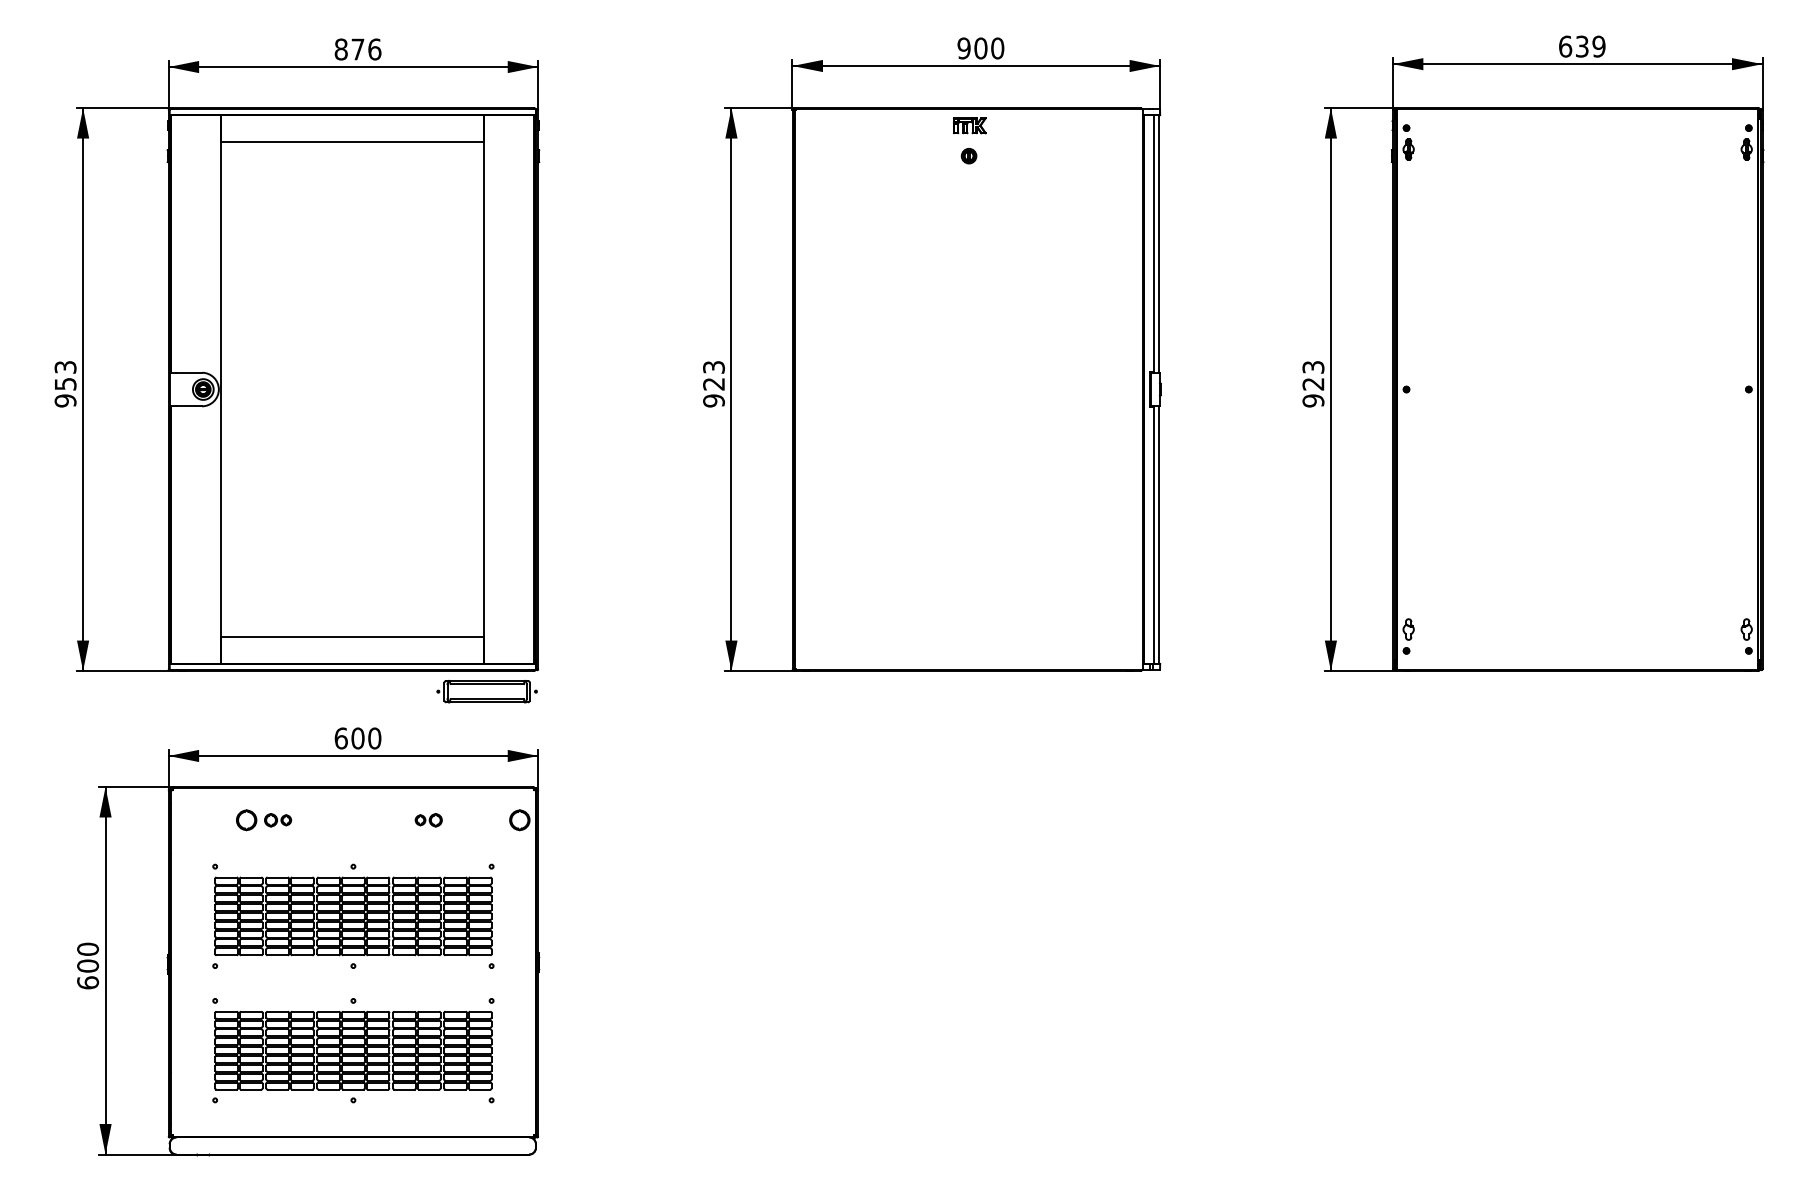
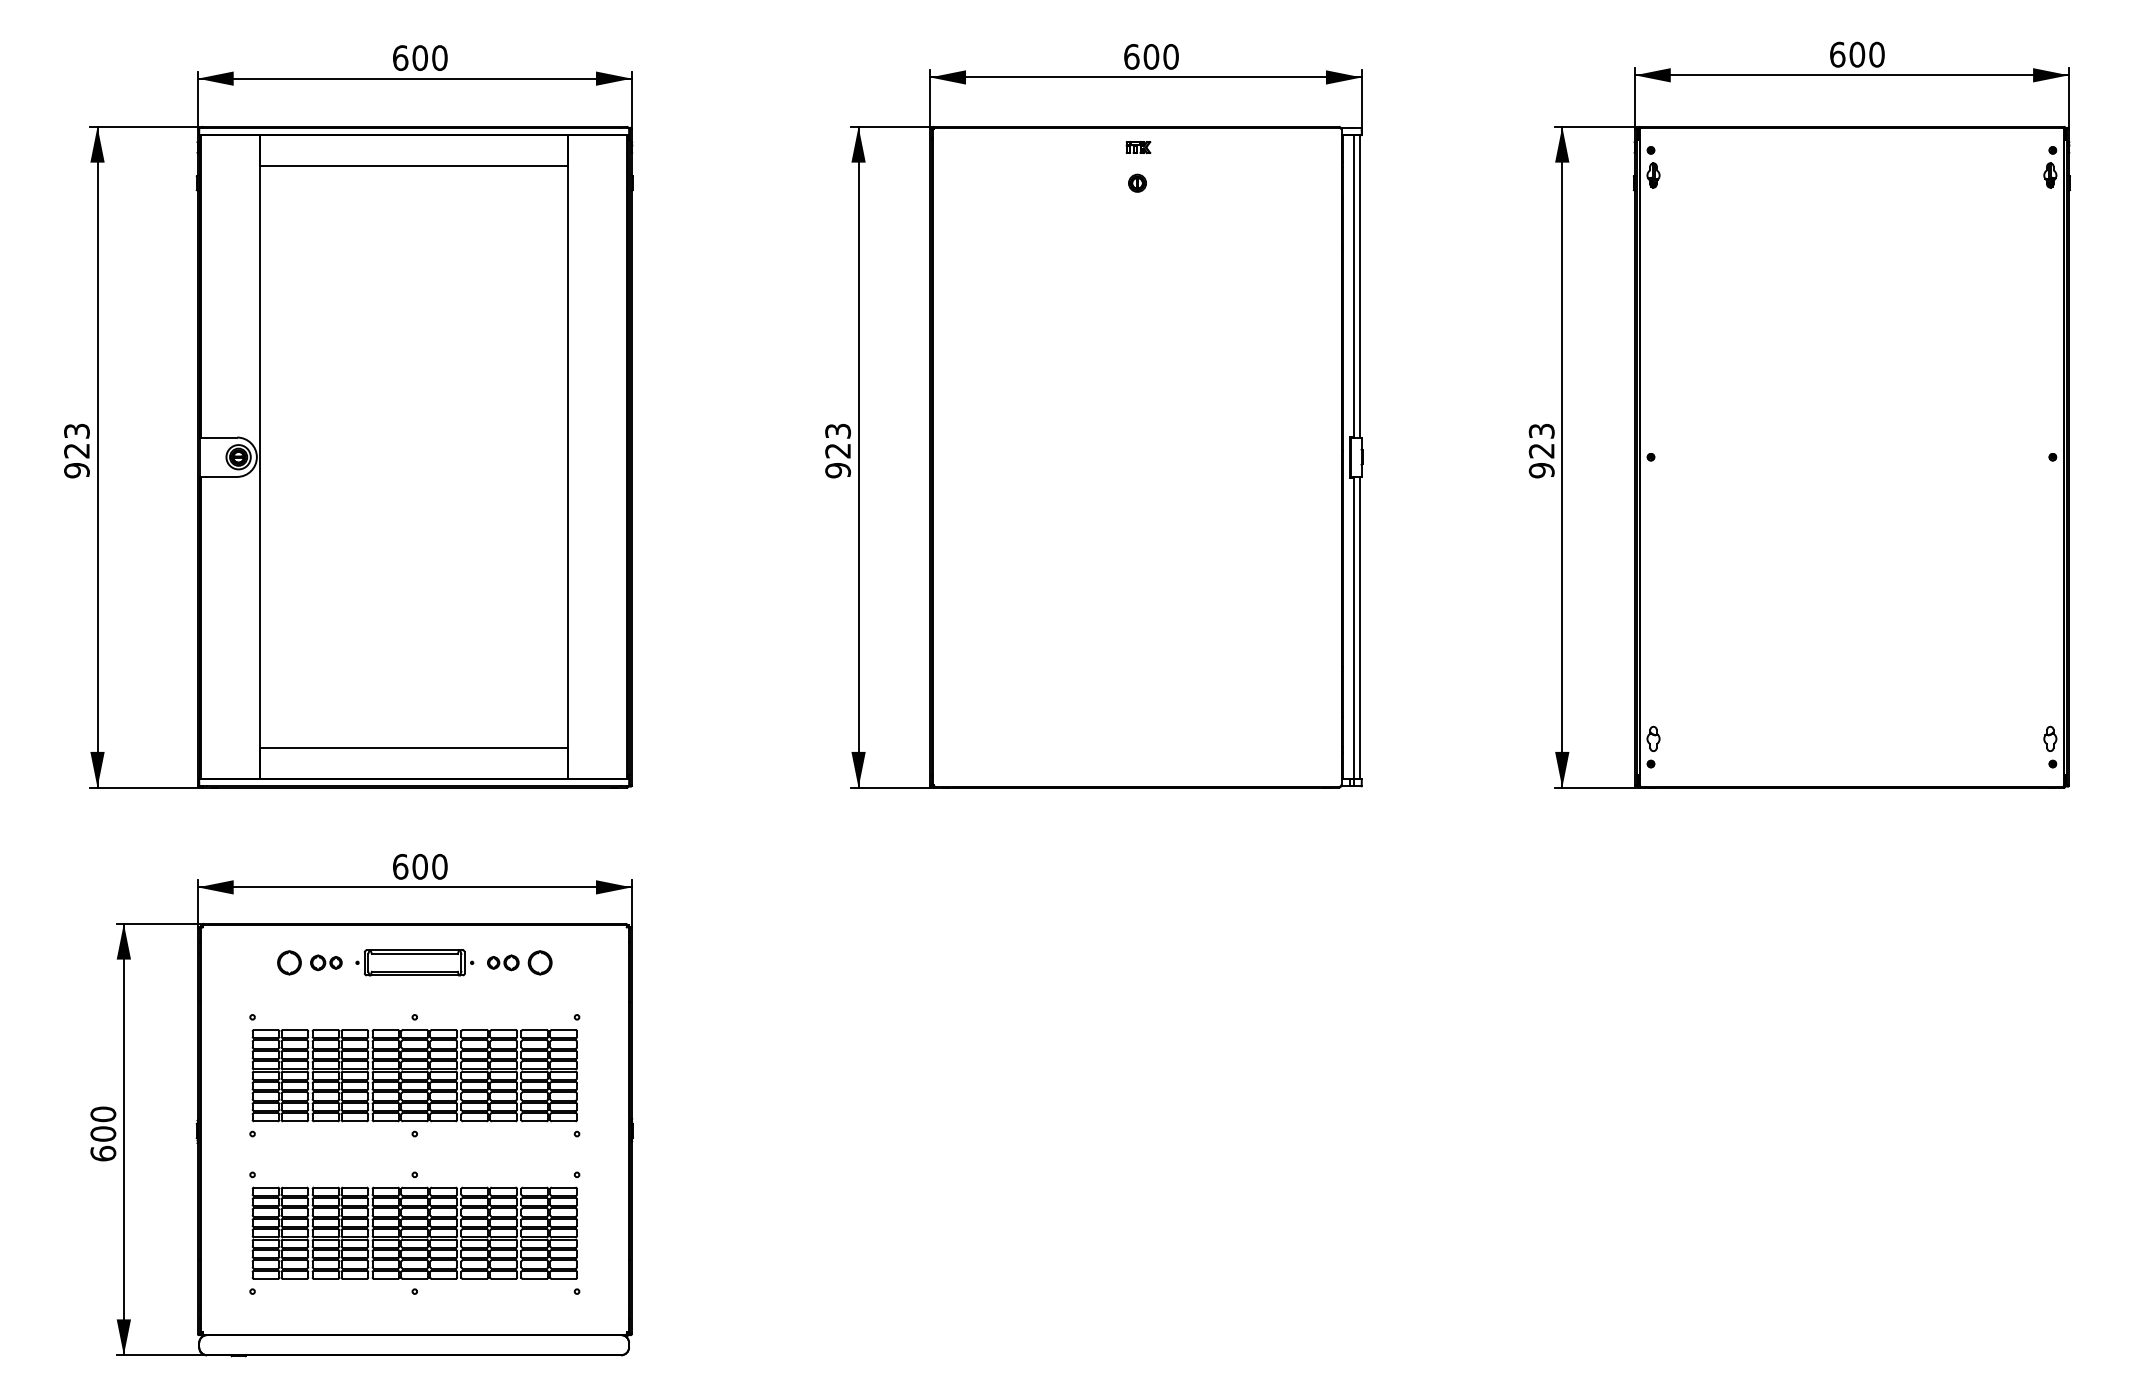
text: (1590, 46) -> (1866, 54), 639 -> 600
text: (963, 48) -> (1131, 56), 900 -> 600
text: (358, 49) -> (420, 58), 876 -> 600
part: (969, 125) -> (1138, 147), size x0.62
text: (65, 383) -> (76, 450), 953 -> 923
part: (486, 691) -> (414, 962), moved
part: (519, 819) -> (539, 962), moved

